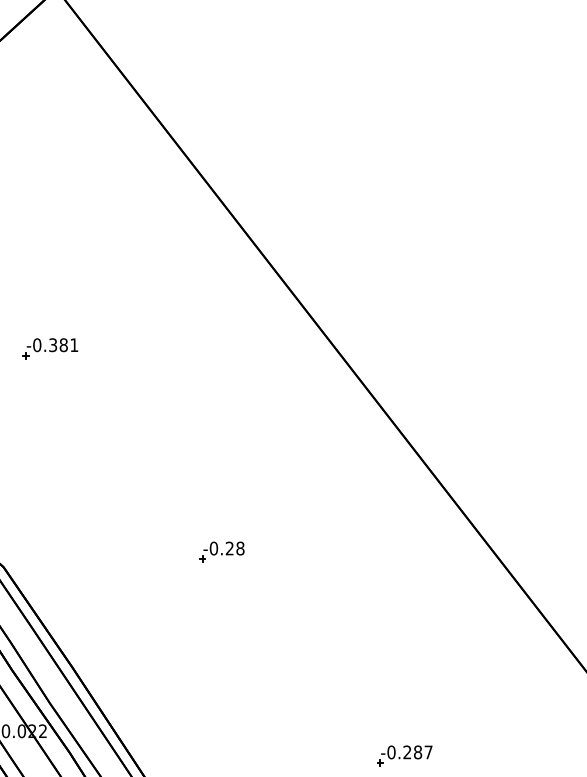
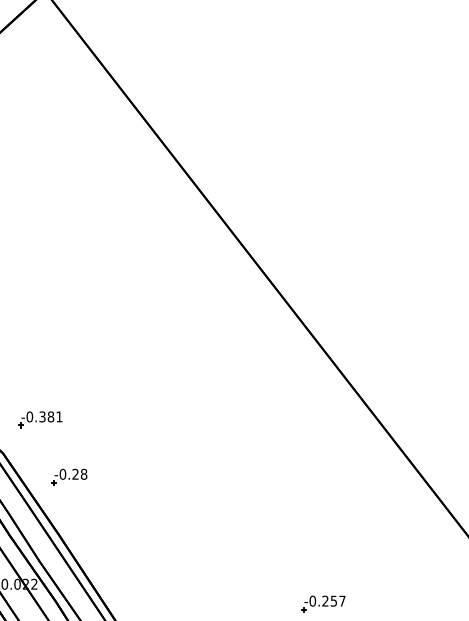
part: (50, 348) -> (40, 419), moved
part: (222, 551) -> (69, 476), moved
text: (417, 751) -> (333, 600), -0.287 -> -0.257

